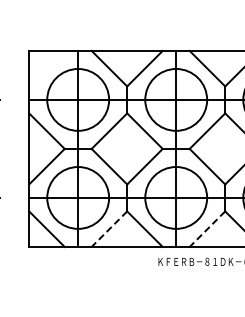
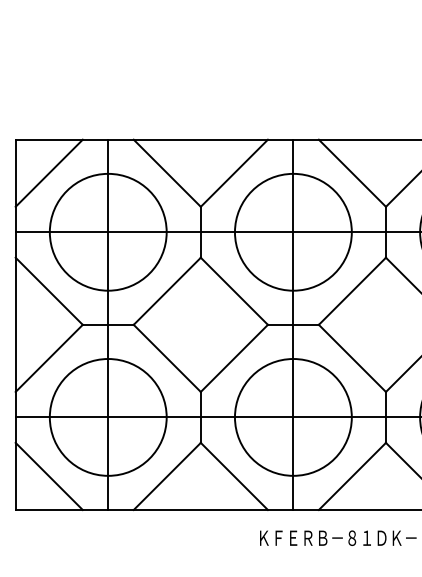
line: (46, 68) -> (48, 172), added
line: (109, 229) -> (167, 477), dashed -> solid
line: (207, 229) -> (352, 477), dashed -> solid

